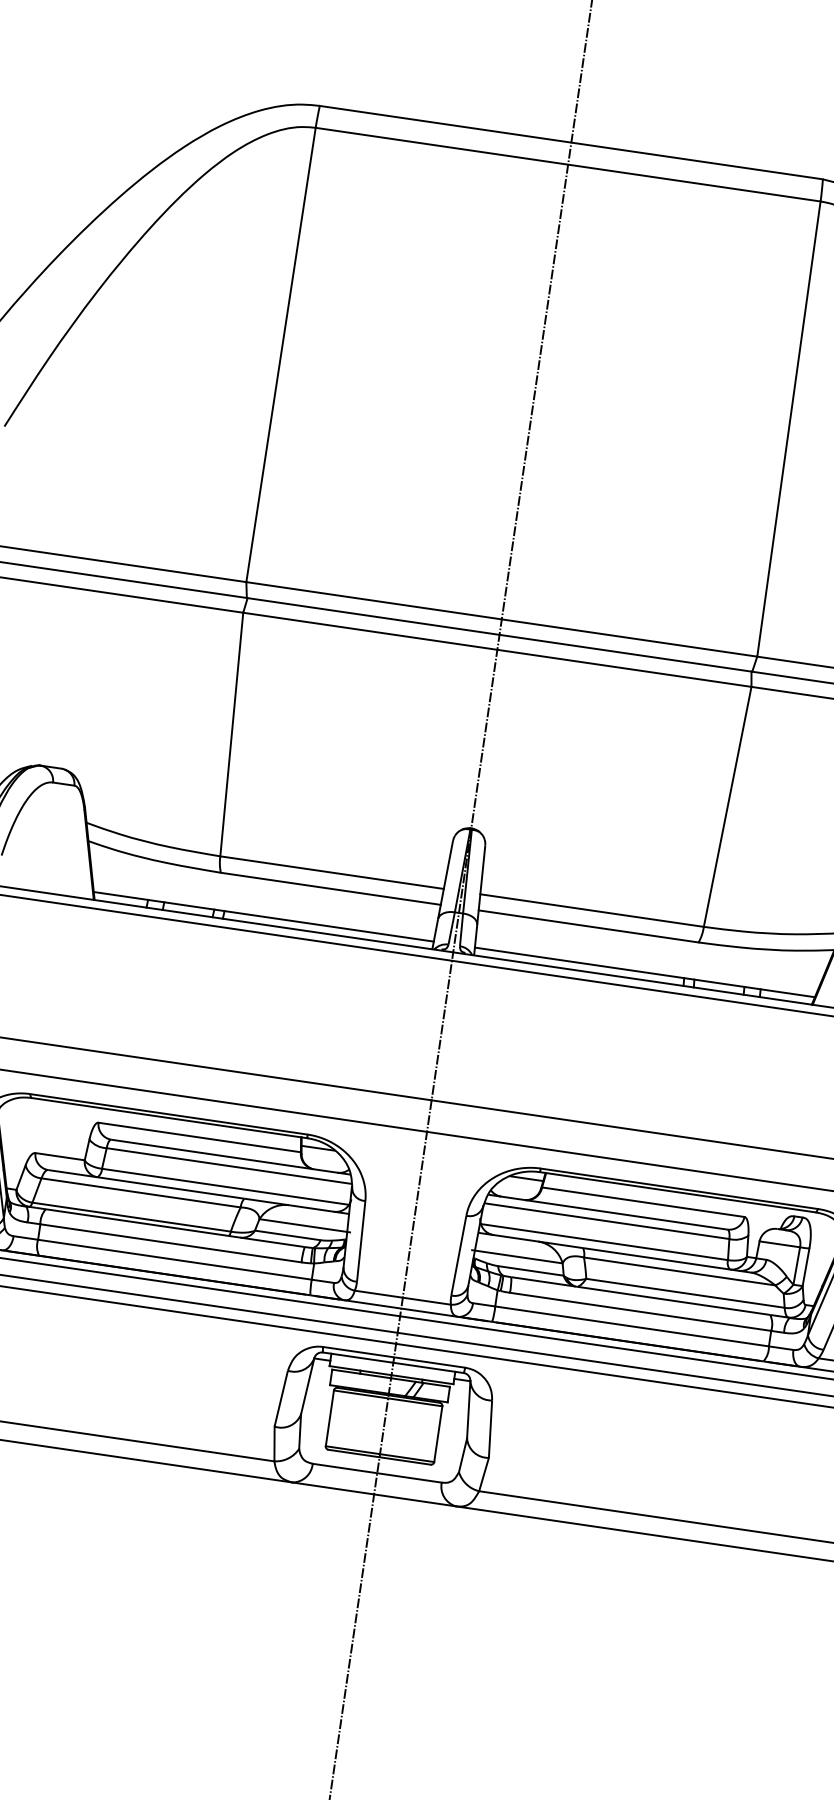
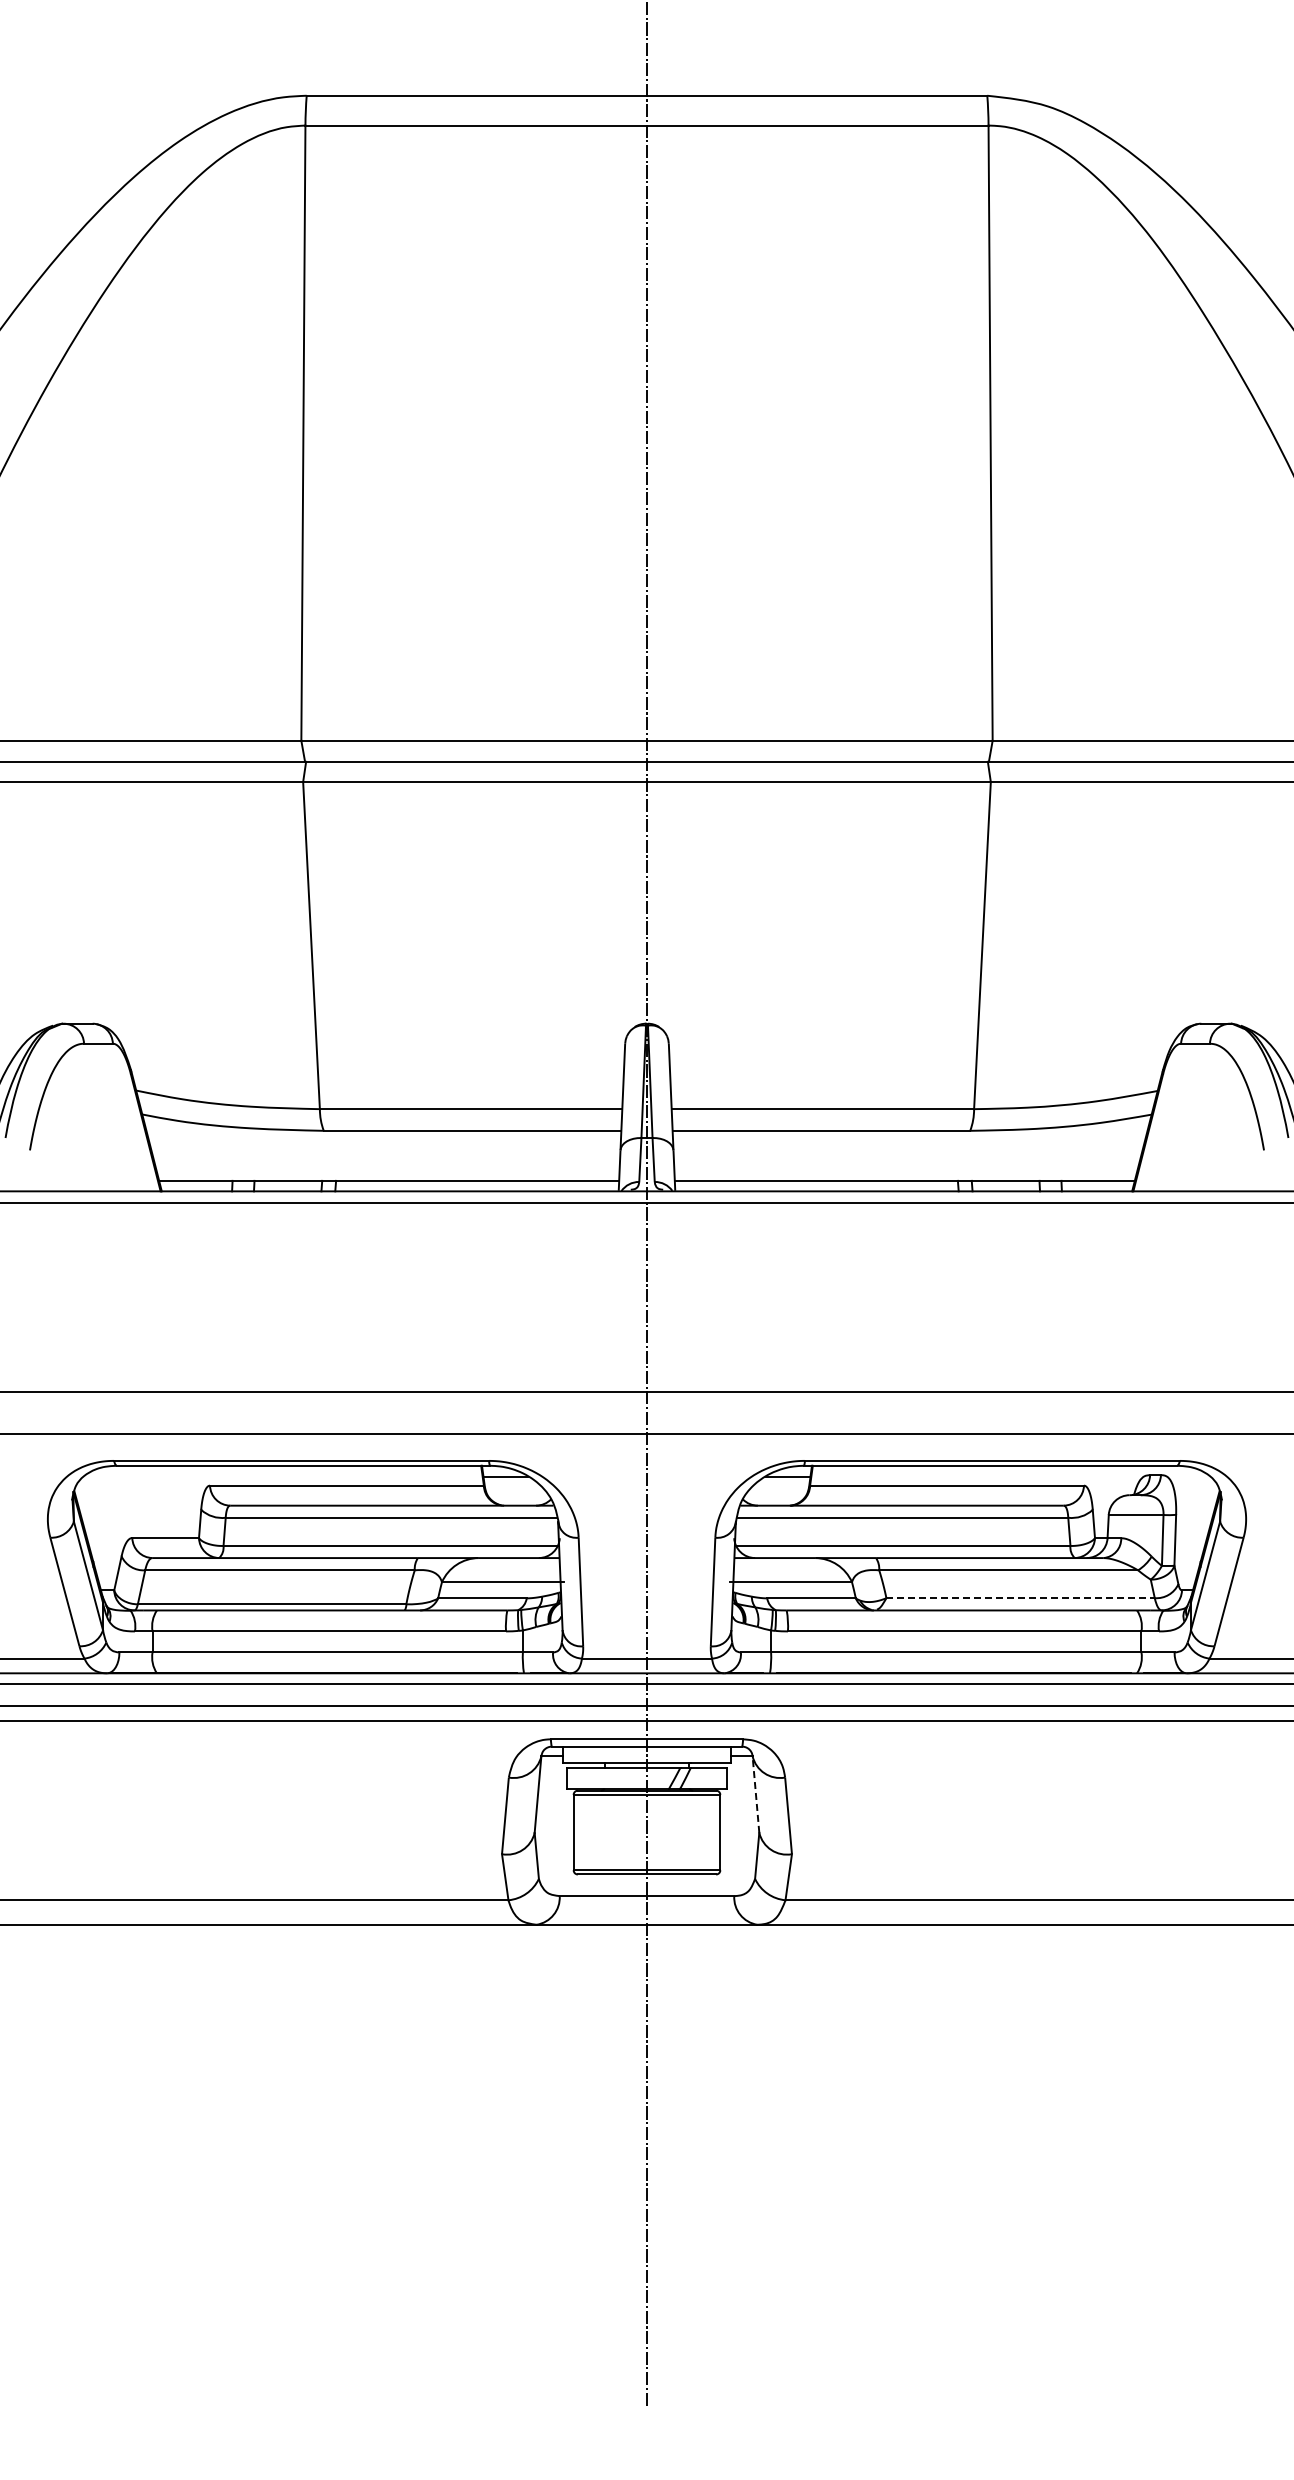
line: (686, 1293) -> (1021, 1598), solid -> dashed
line: (468, 1409) -> (755, 1794), solid -> dashed

